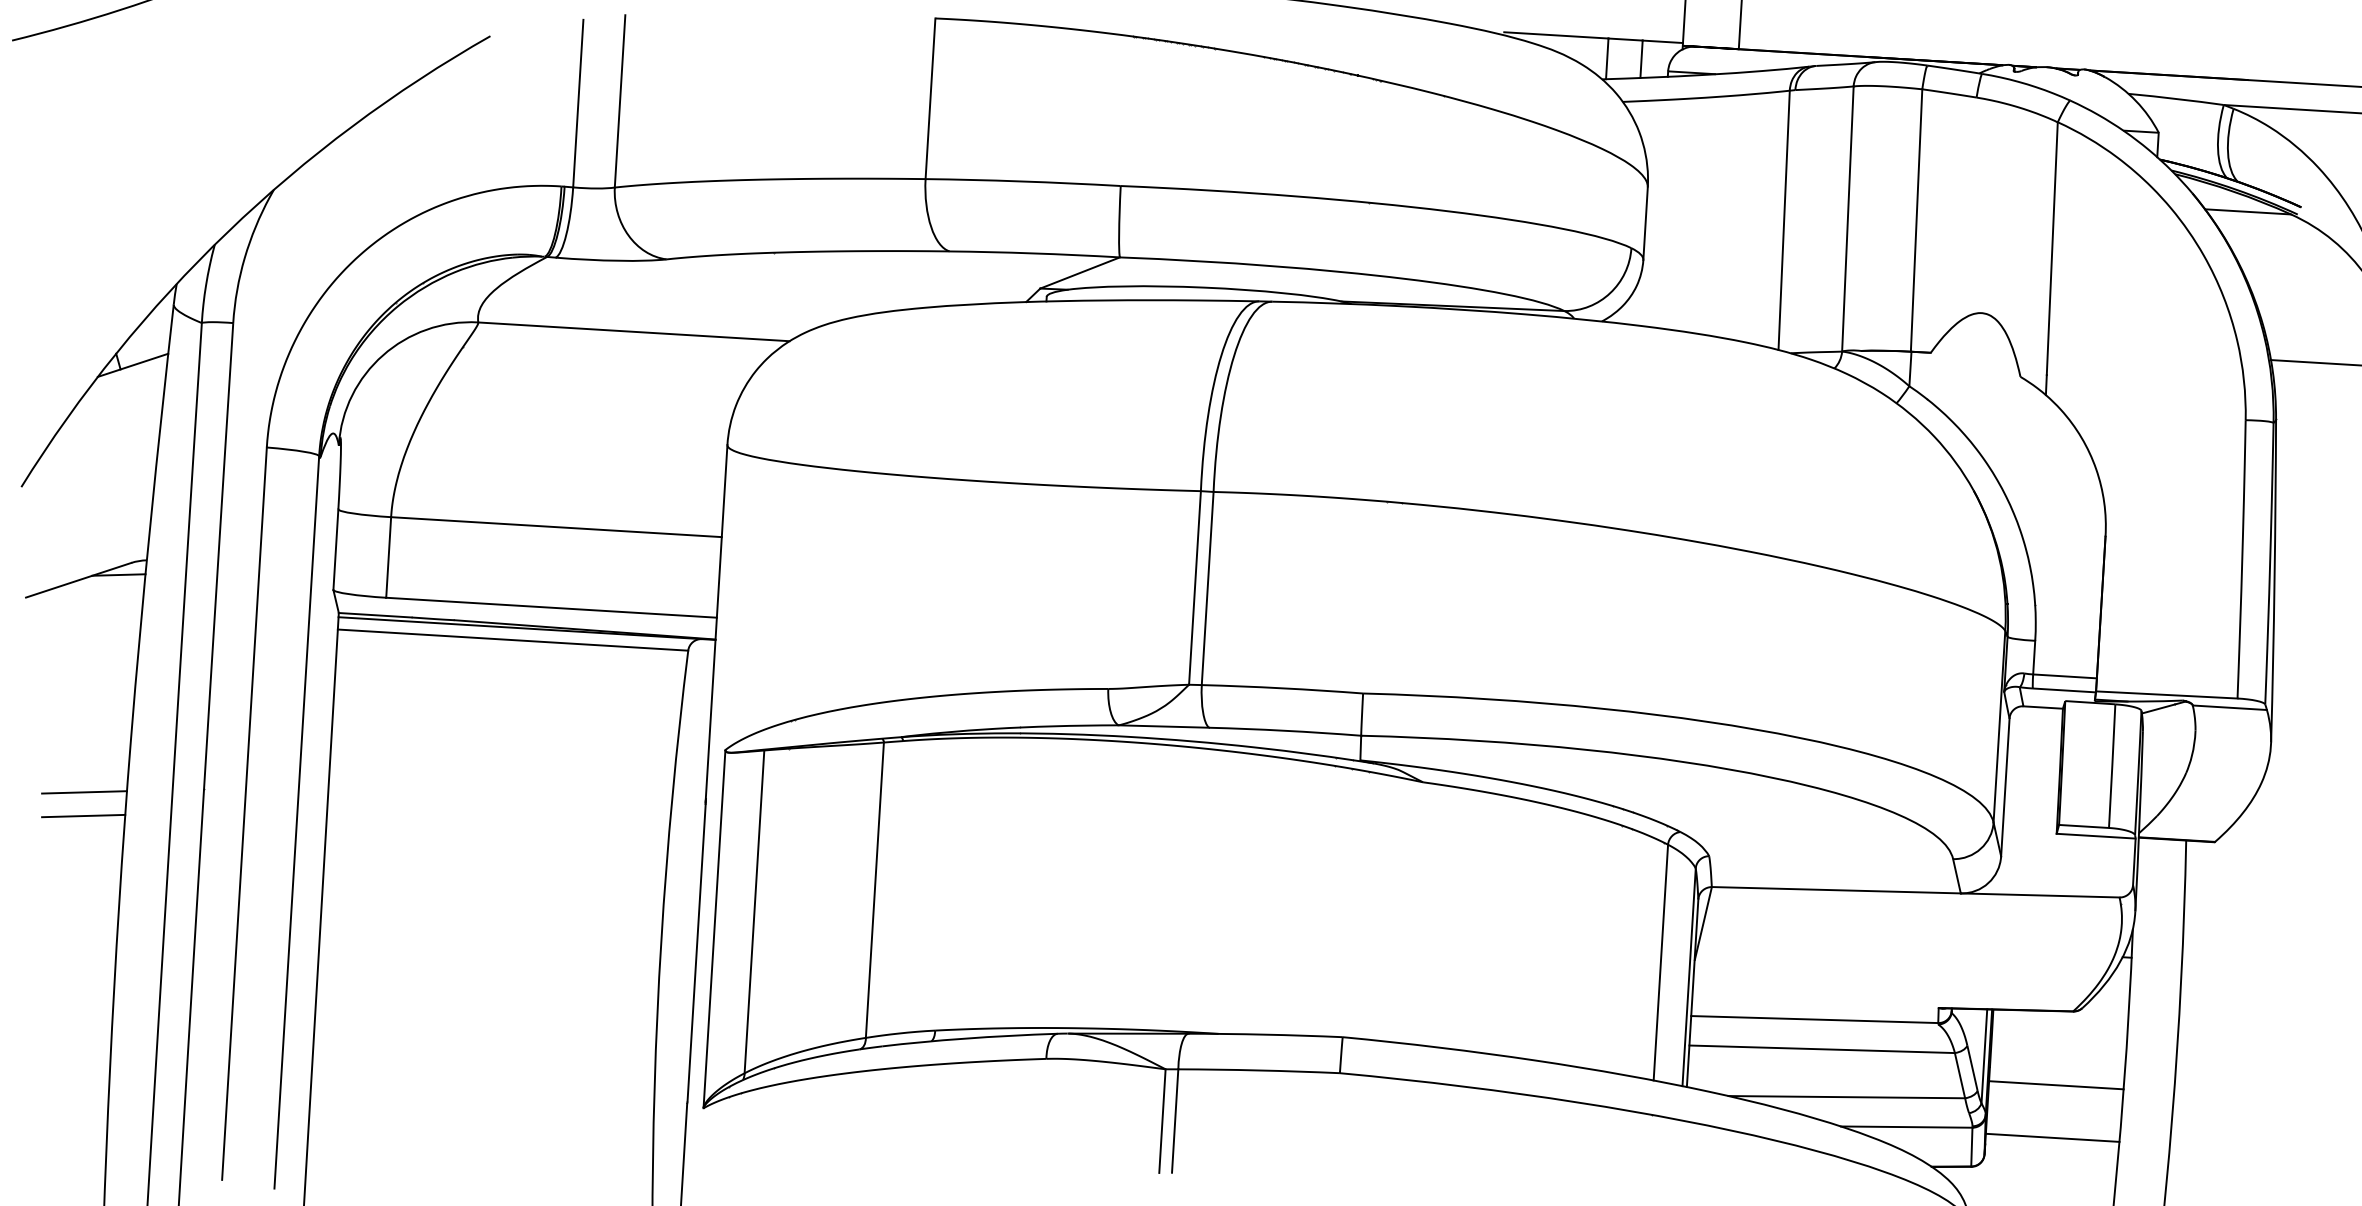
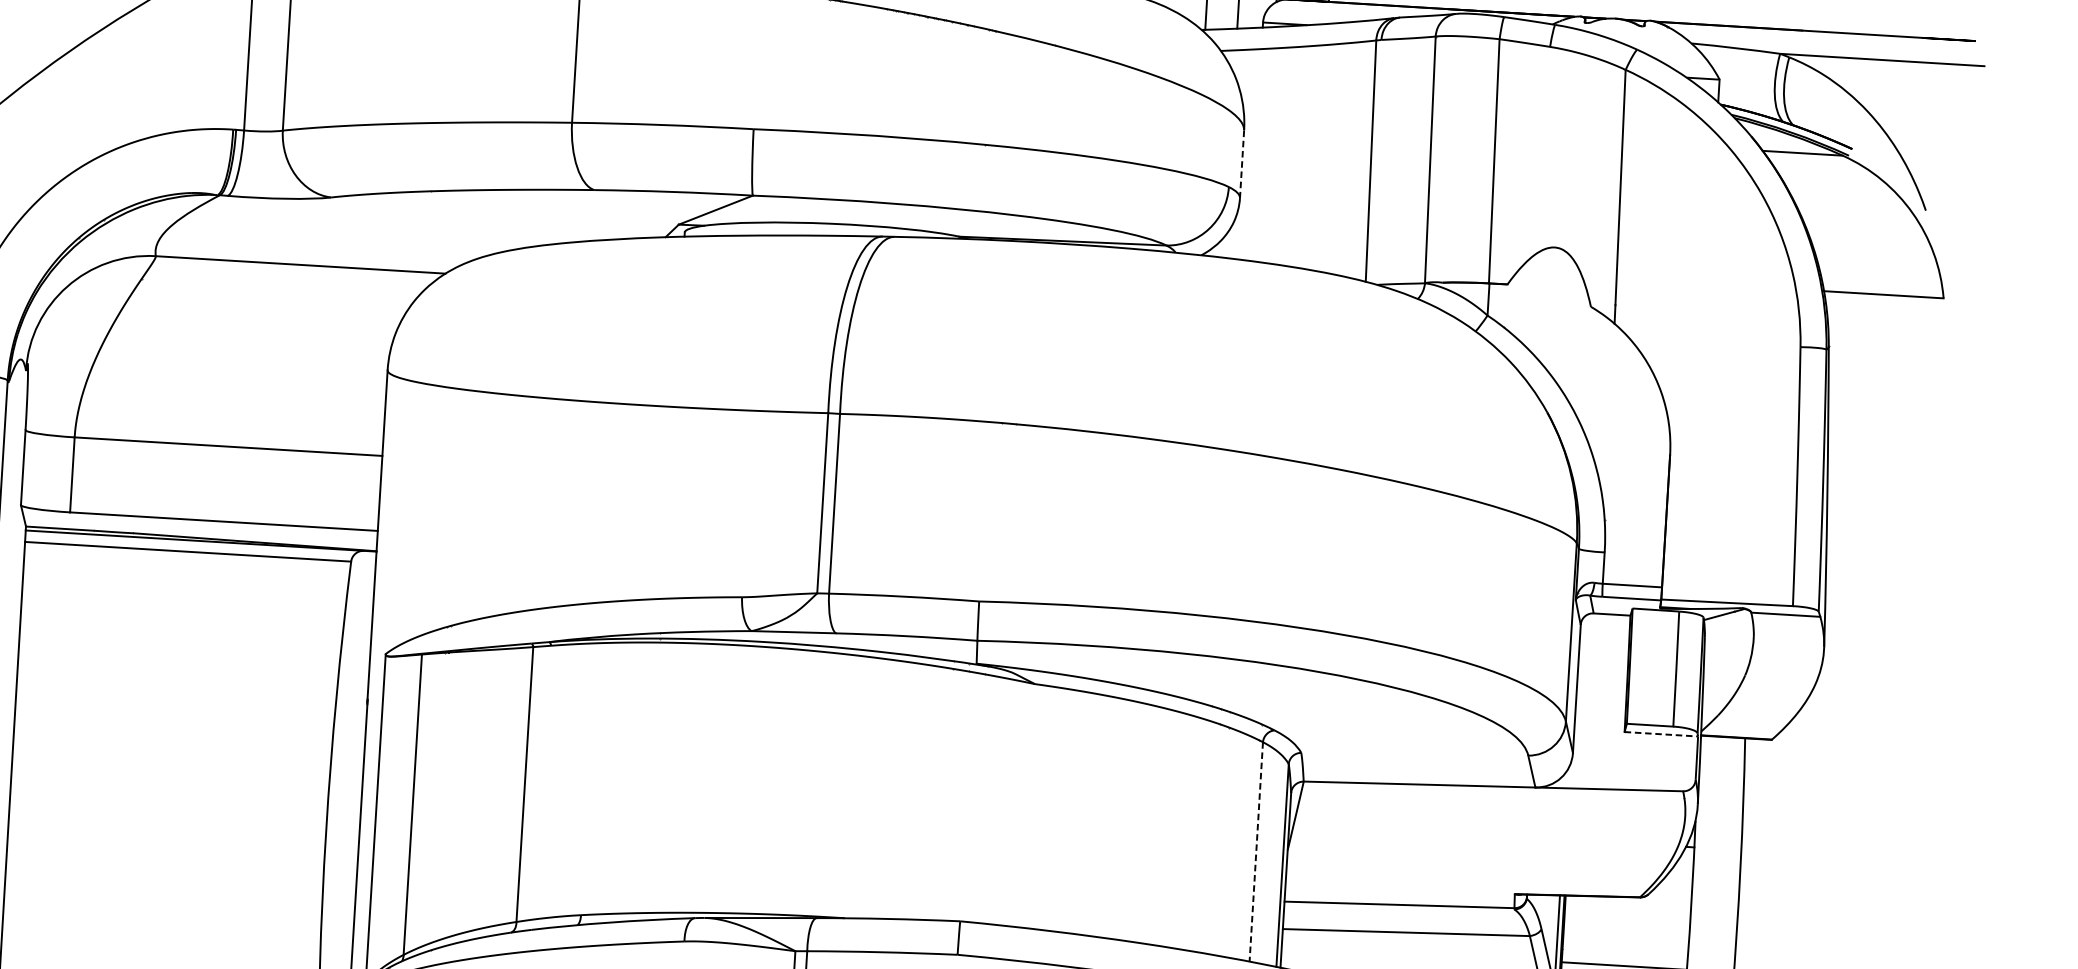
line: (1645, 224) -> (1241, 165), solid -> dashed
line: (2096, 836) -> (1661, 734), solid -> dashed
line: (1660, 963) -> (1255, 852), solid -> dashed

